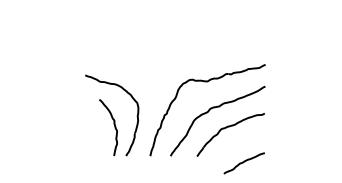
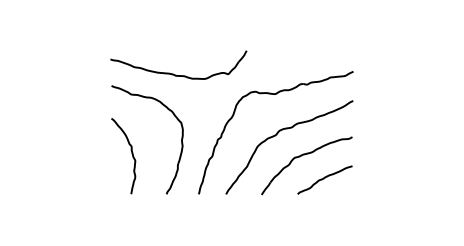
part: (133, 66) -> (176, 74), added
curve: (114, 126) -> (131, 154), moved
curve: (243, 162) -> (324, 179), moved

